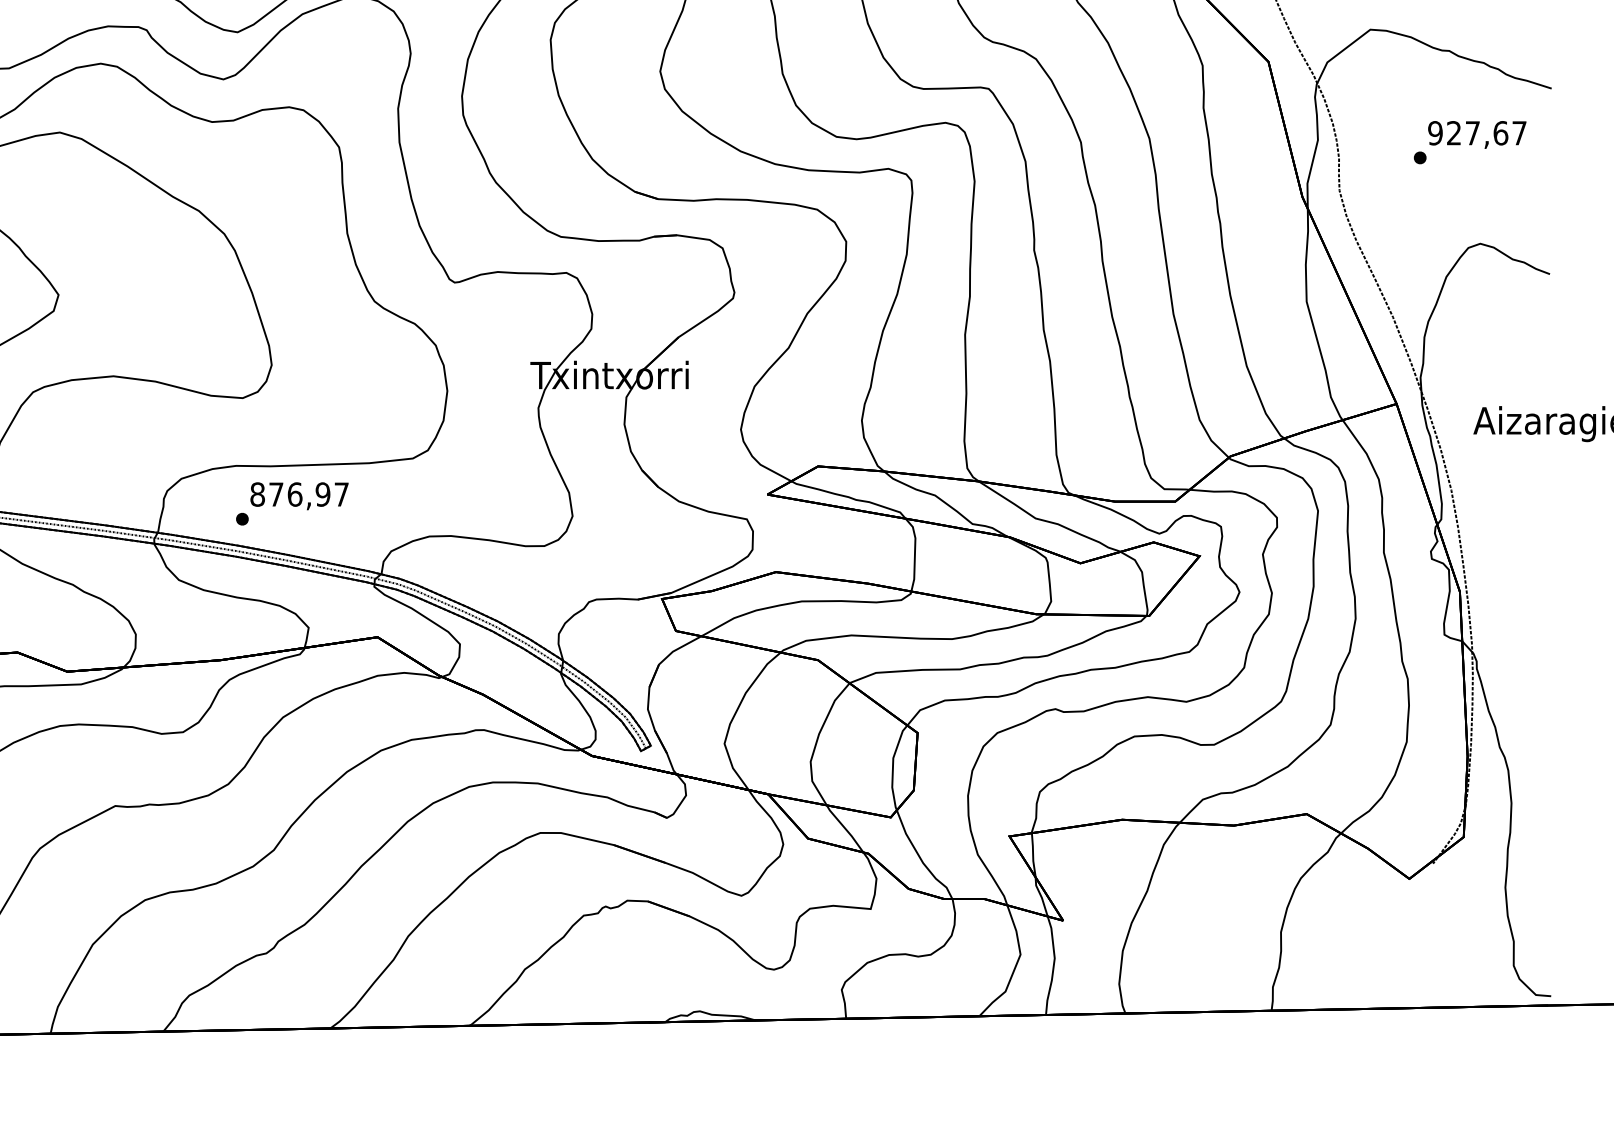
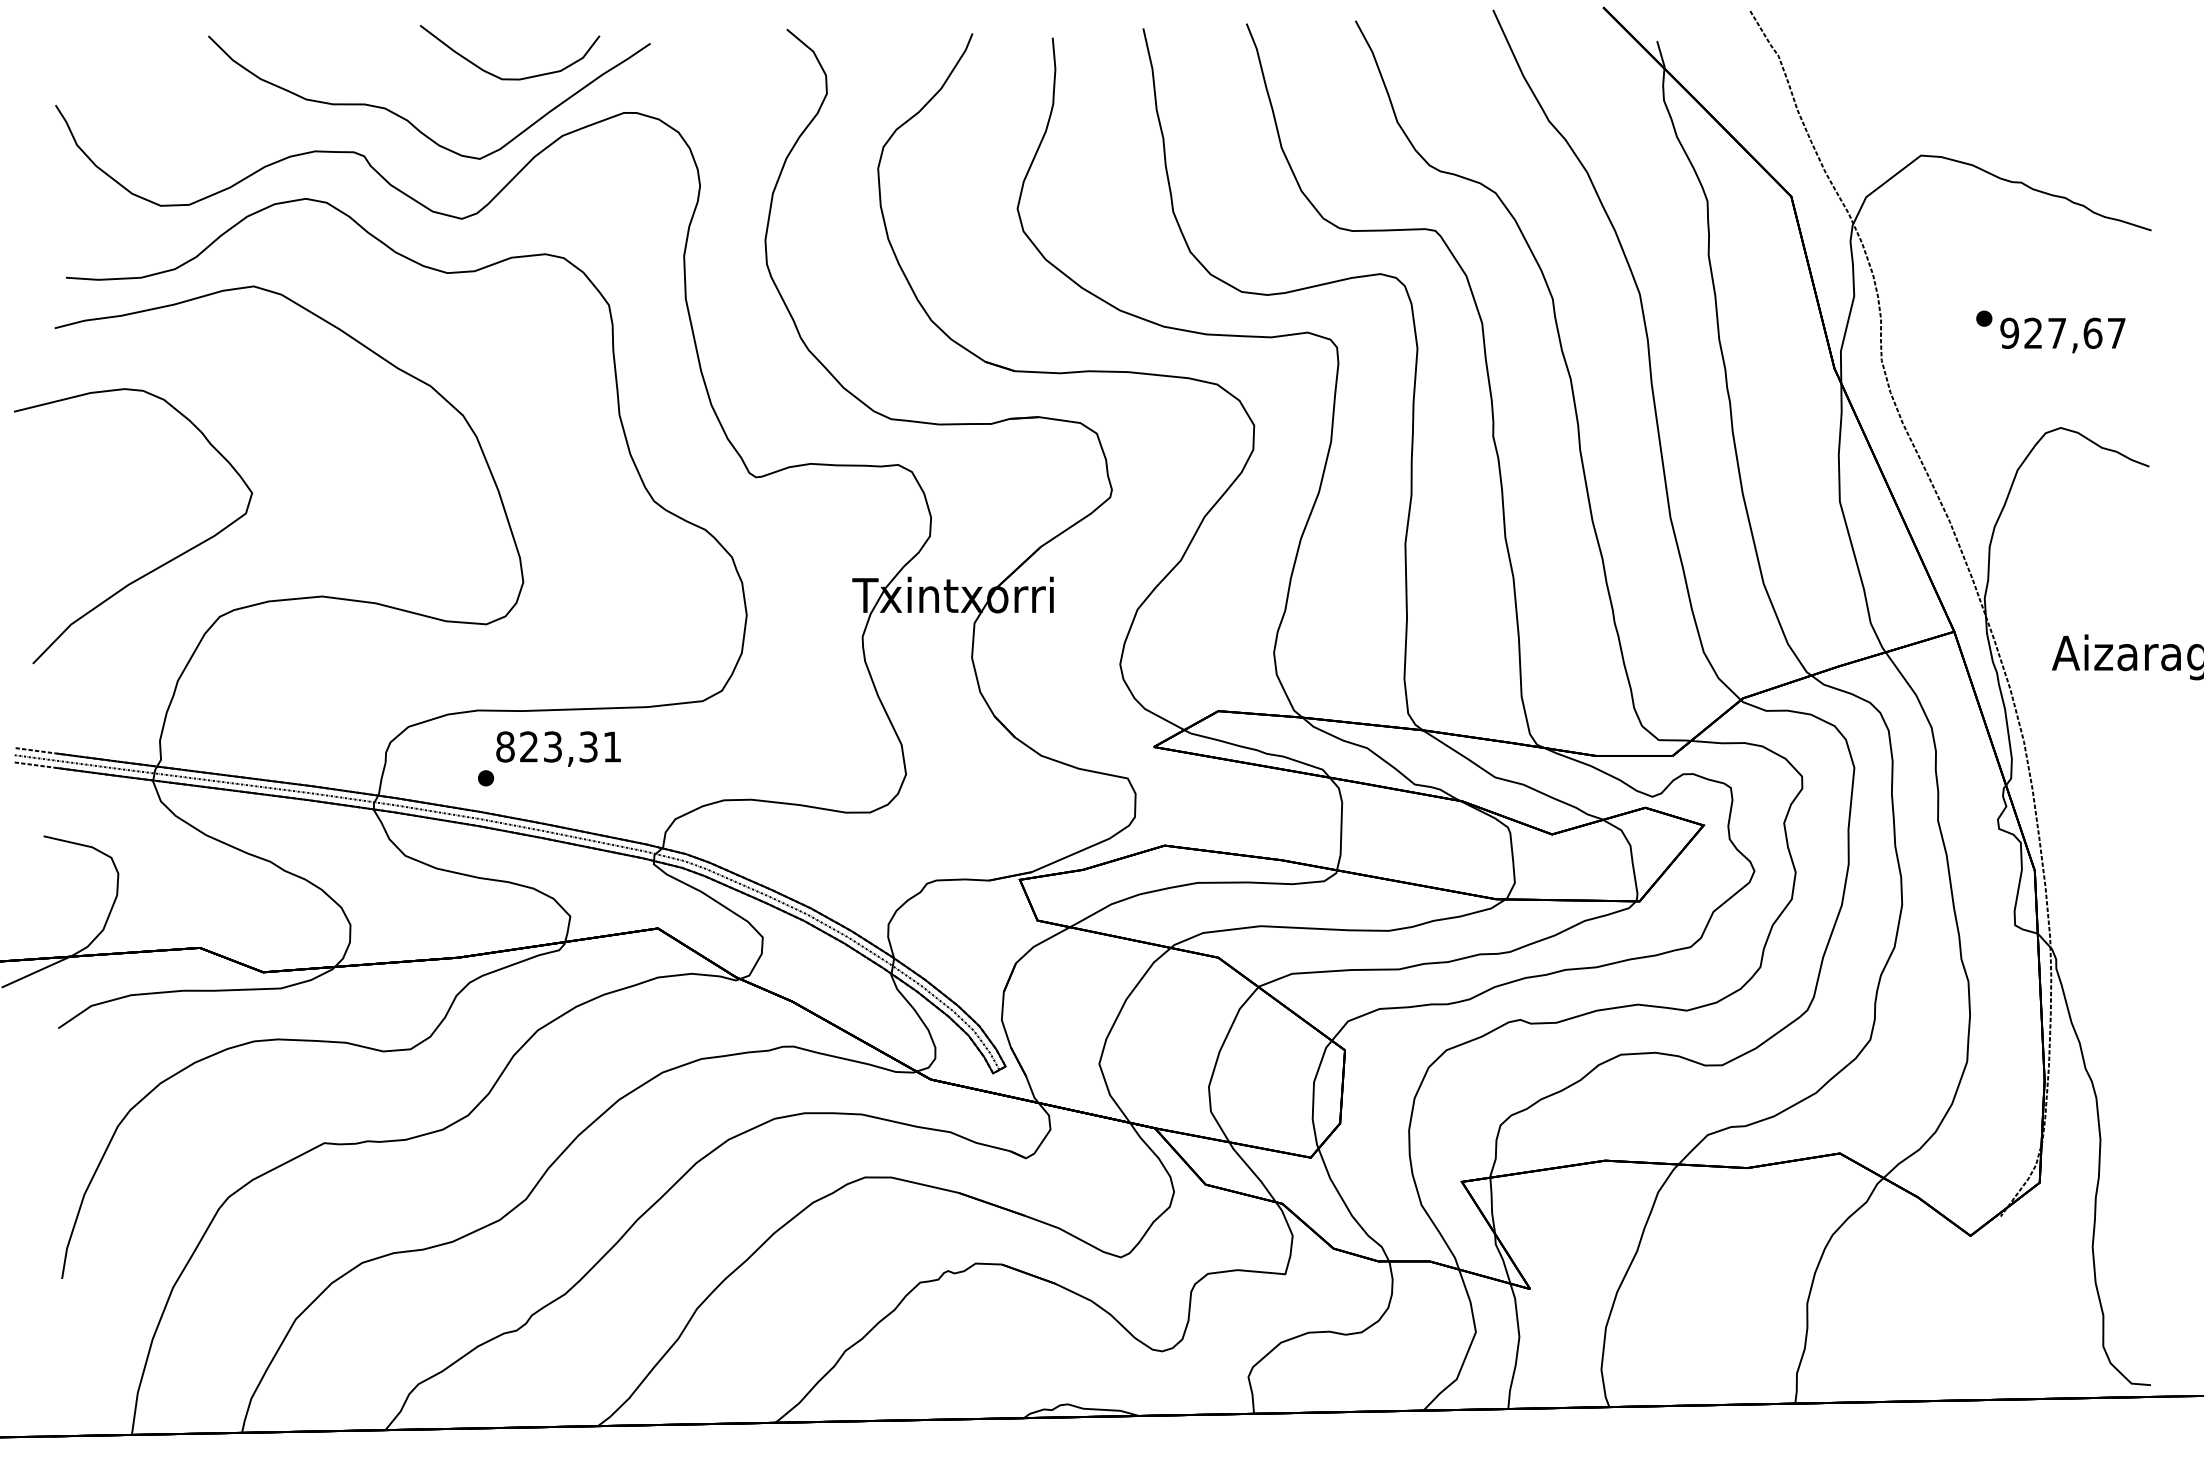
text: (1476, 134) -> (2062, 335), moved
text: (308, 494) -> (570, 746), 876,97 -> 823,31

